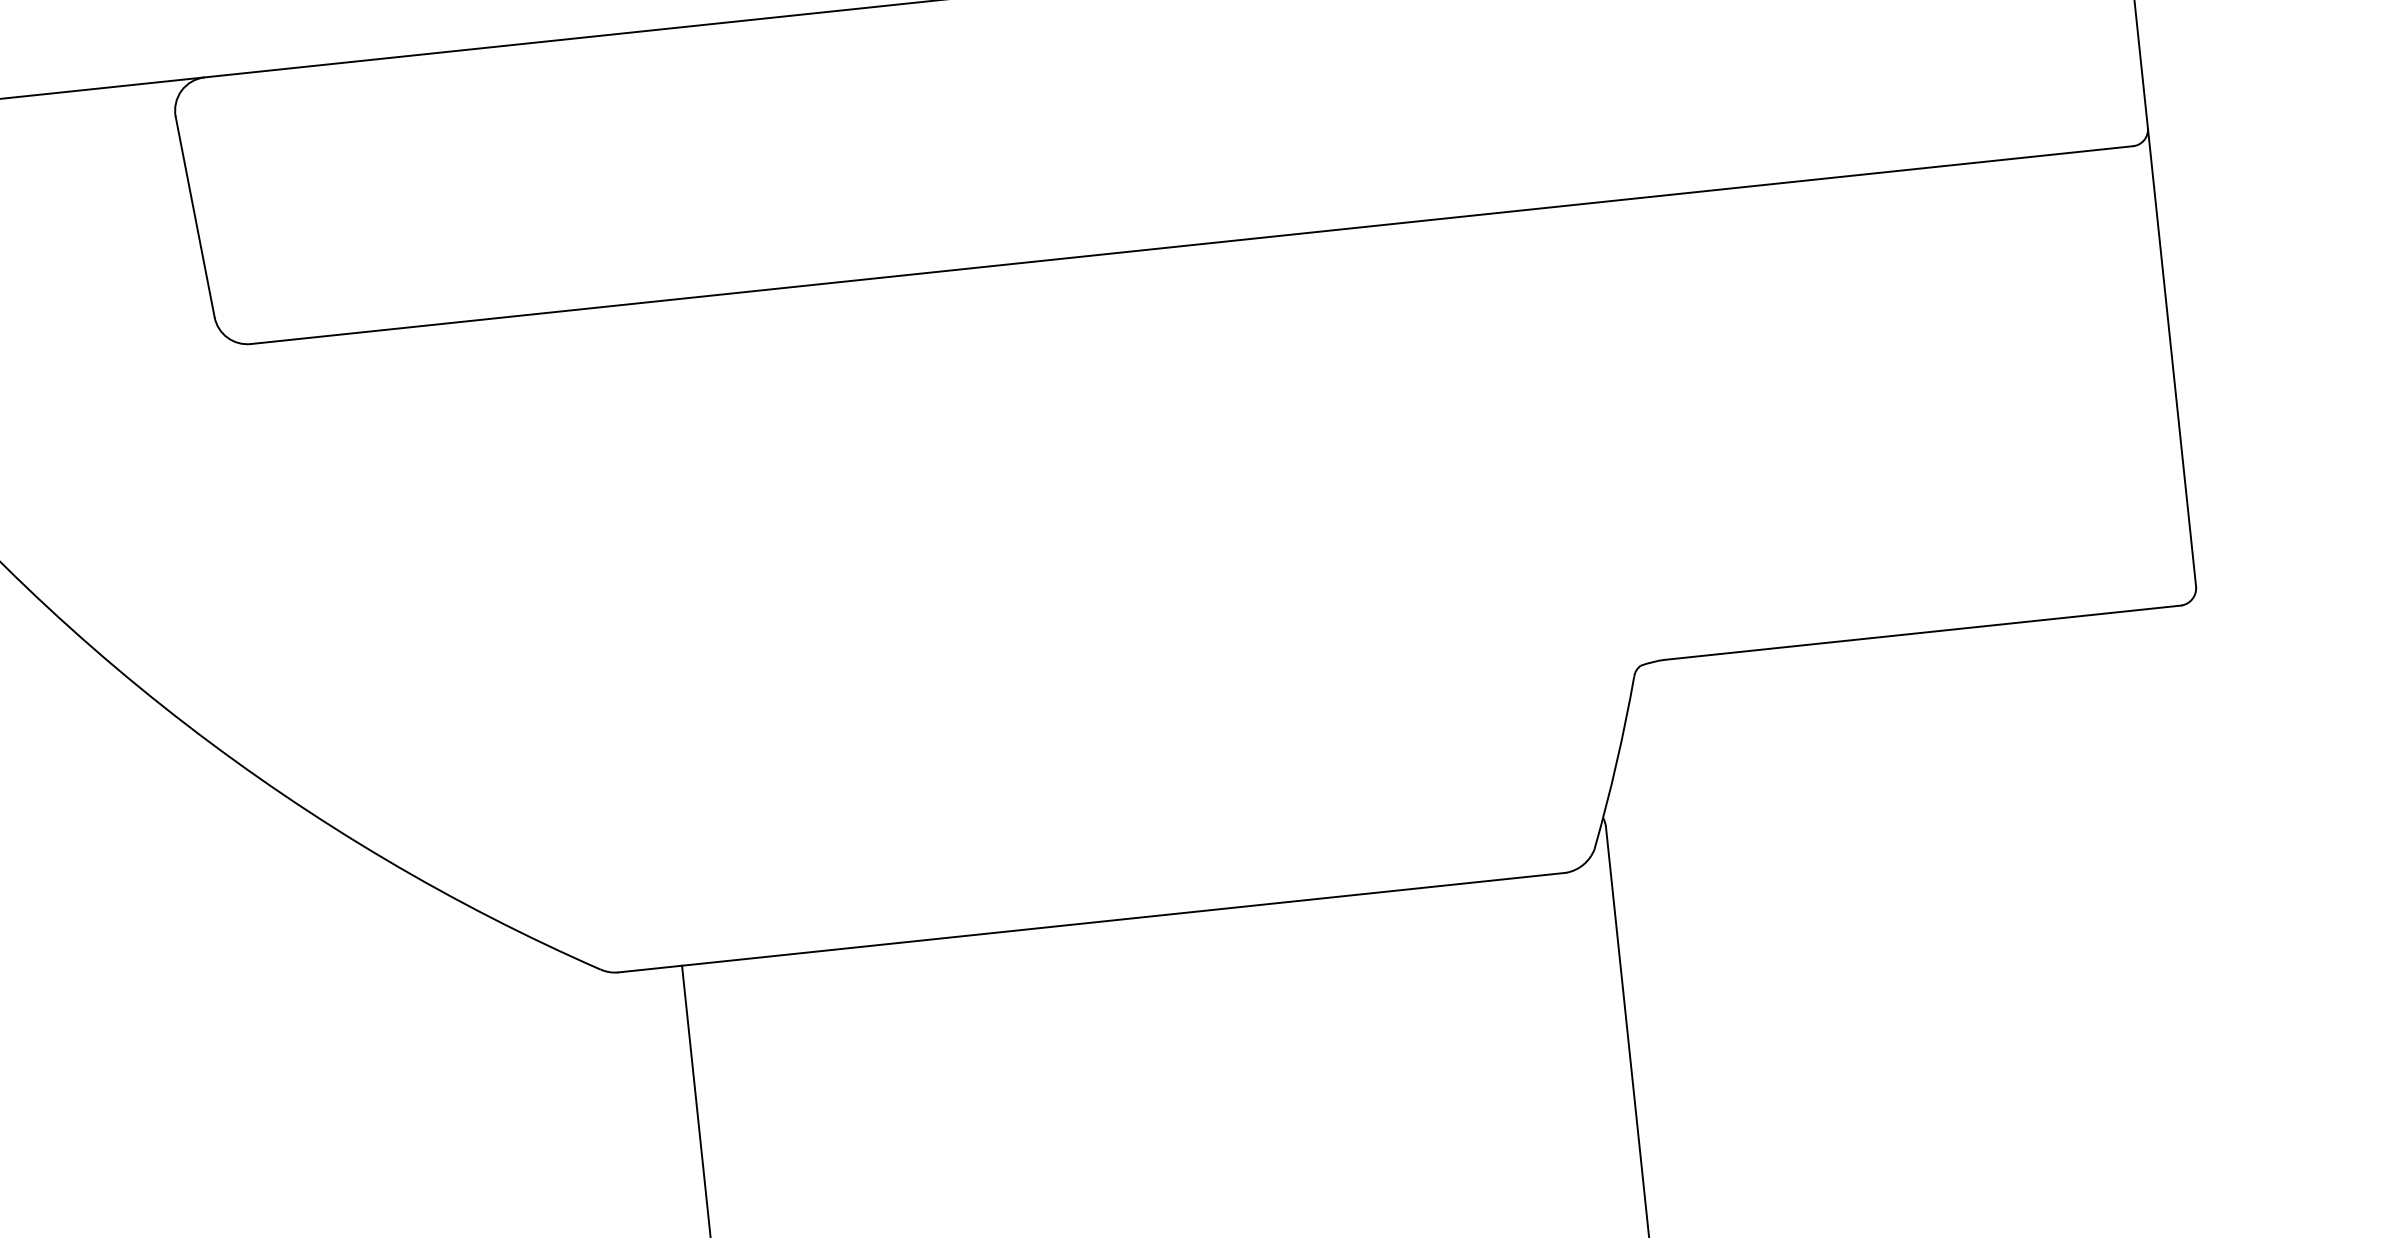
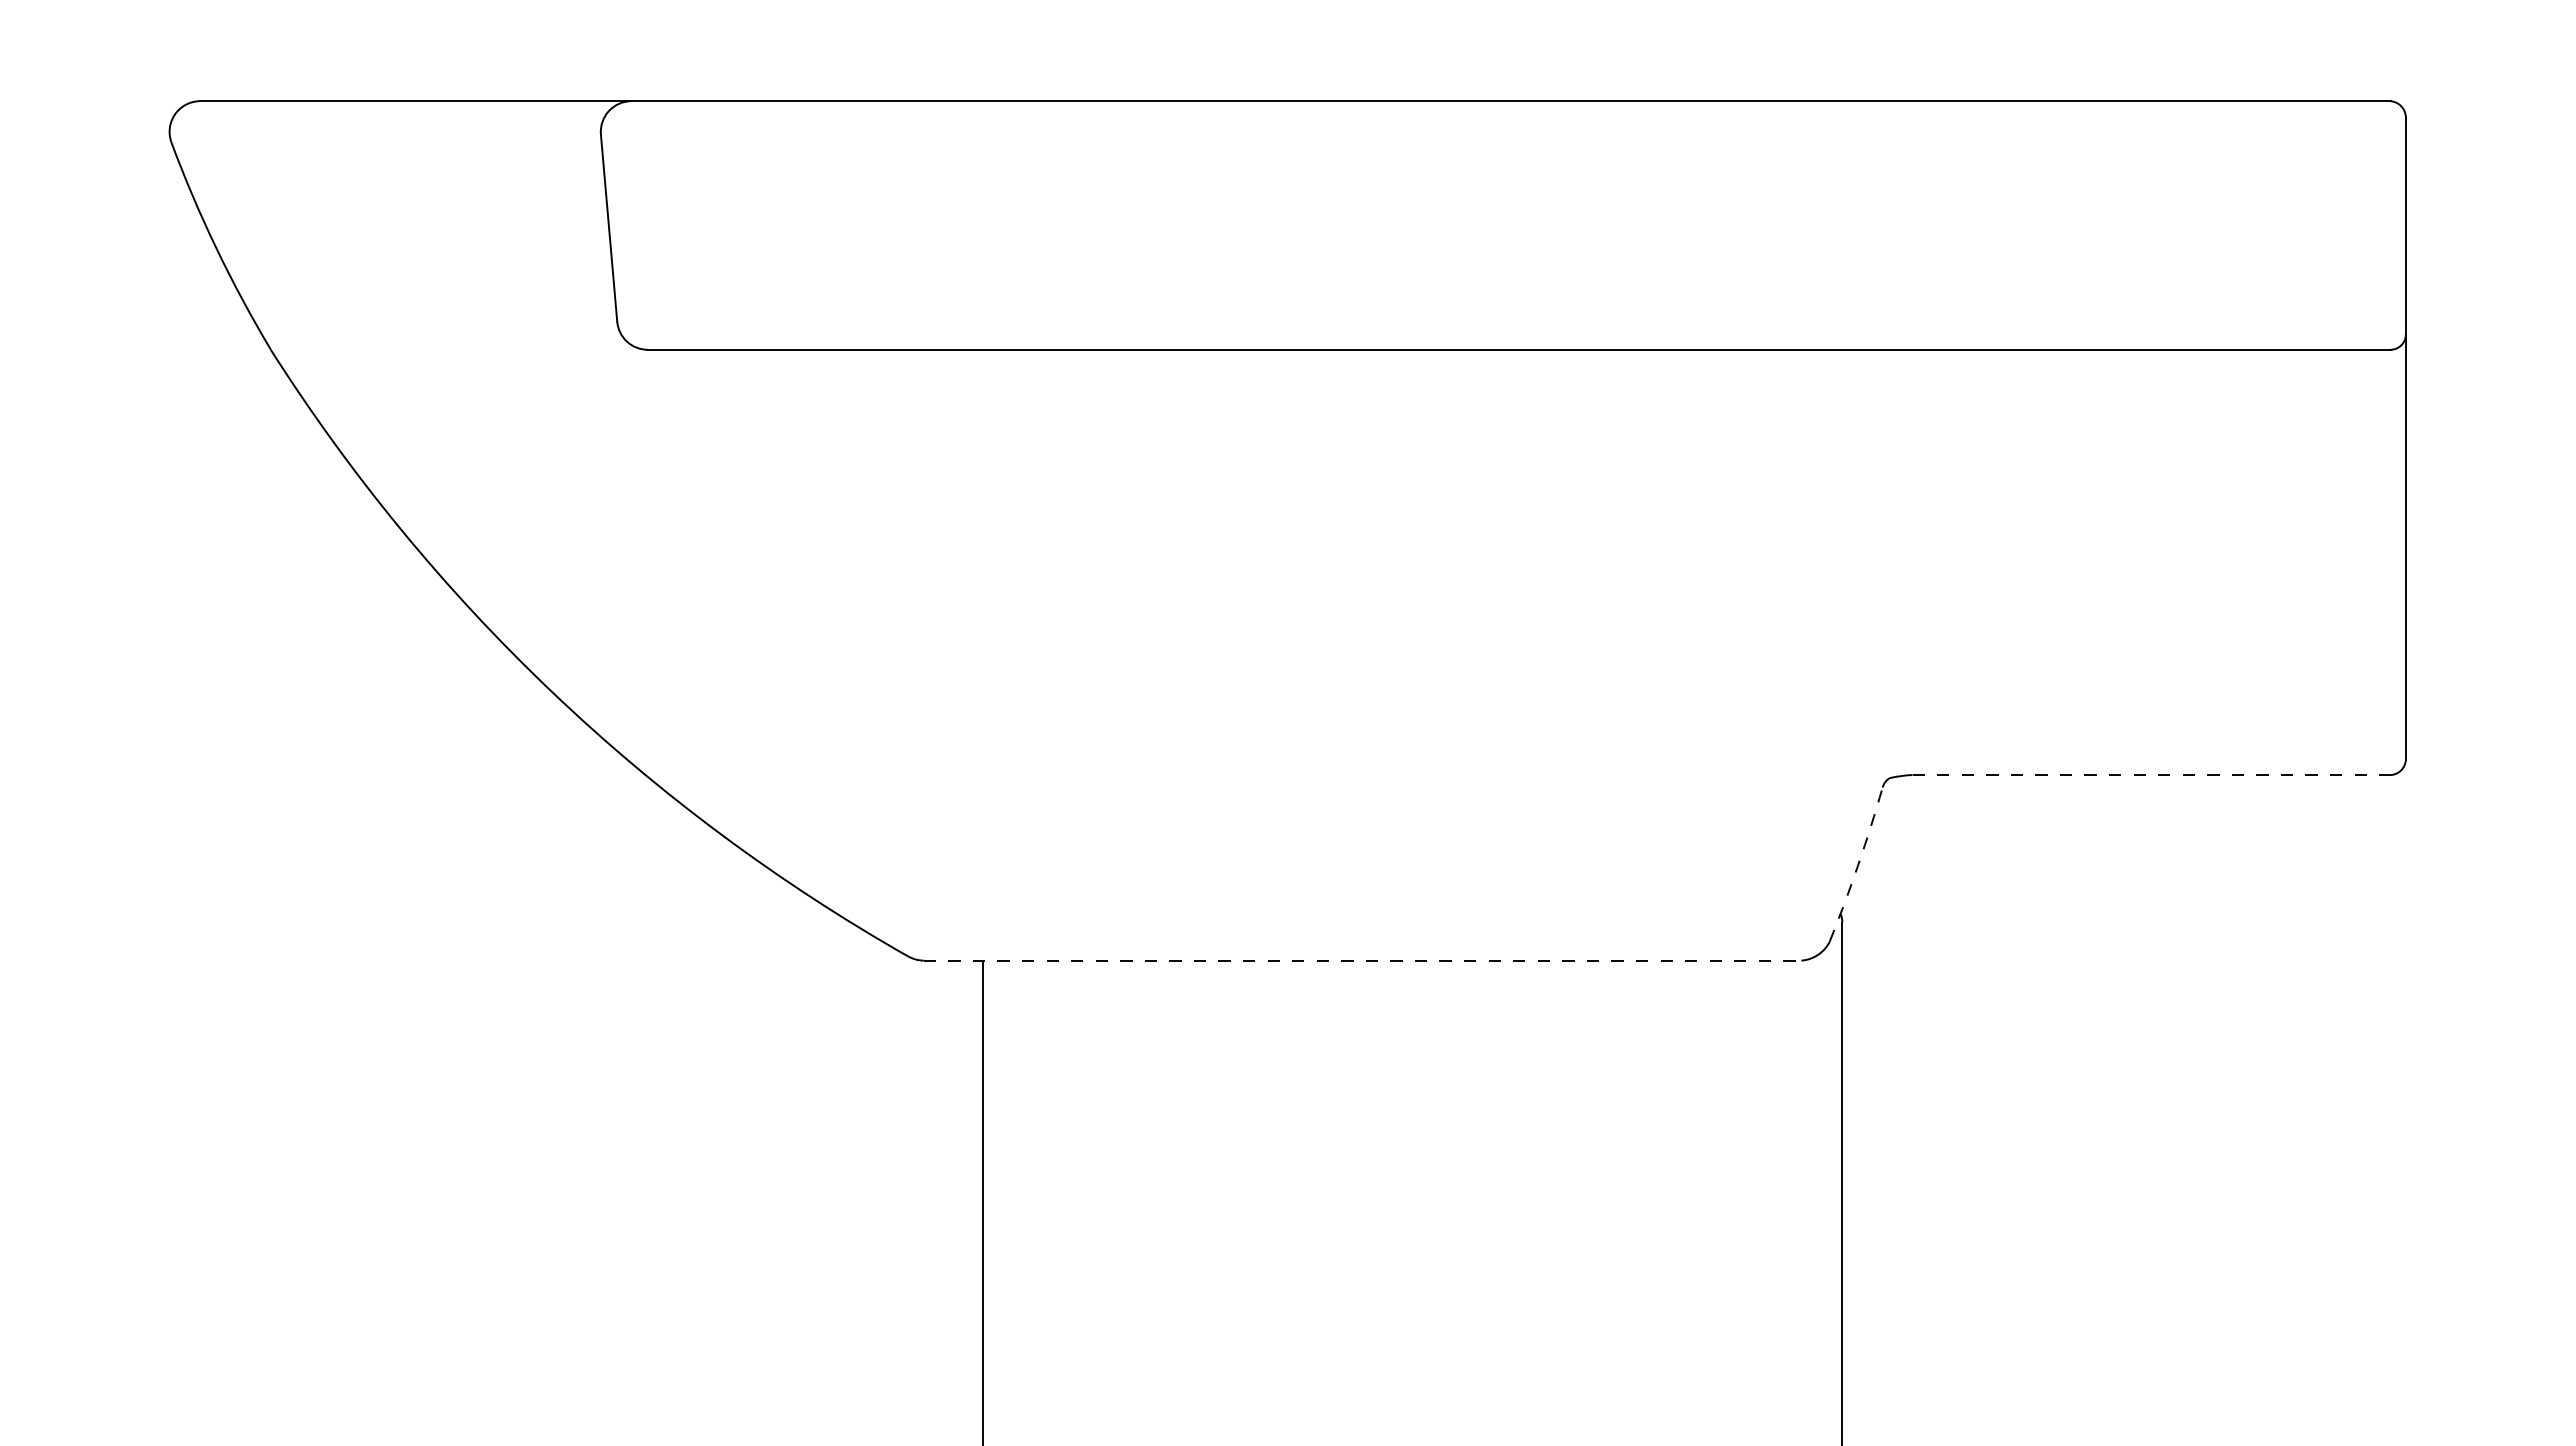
line: (1923, 633) -> (2151, 775), solid -> dashed
arc: (1616, 763) -> (1858, 865), solid -> dashed
line: (1092, 922) -> (1362, 960), solid -> dashed

